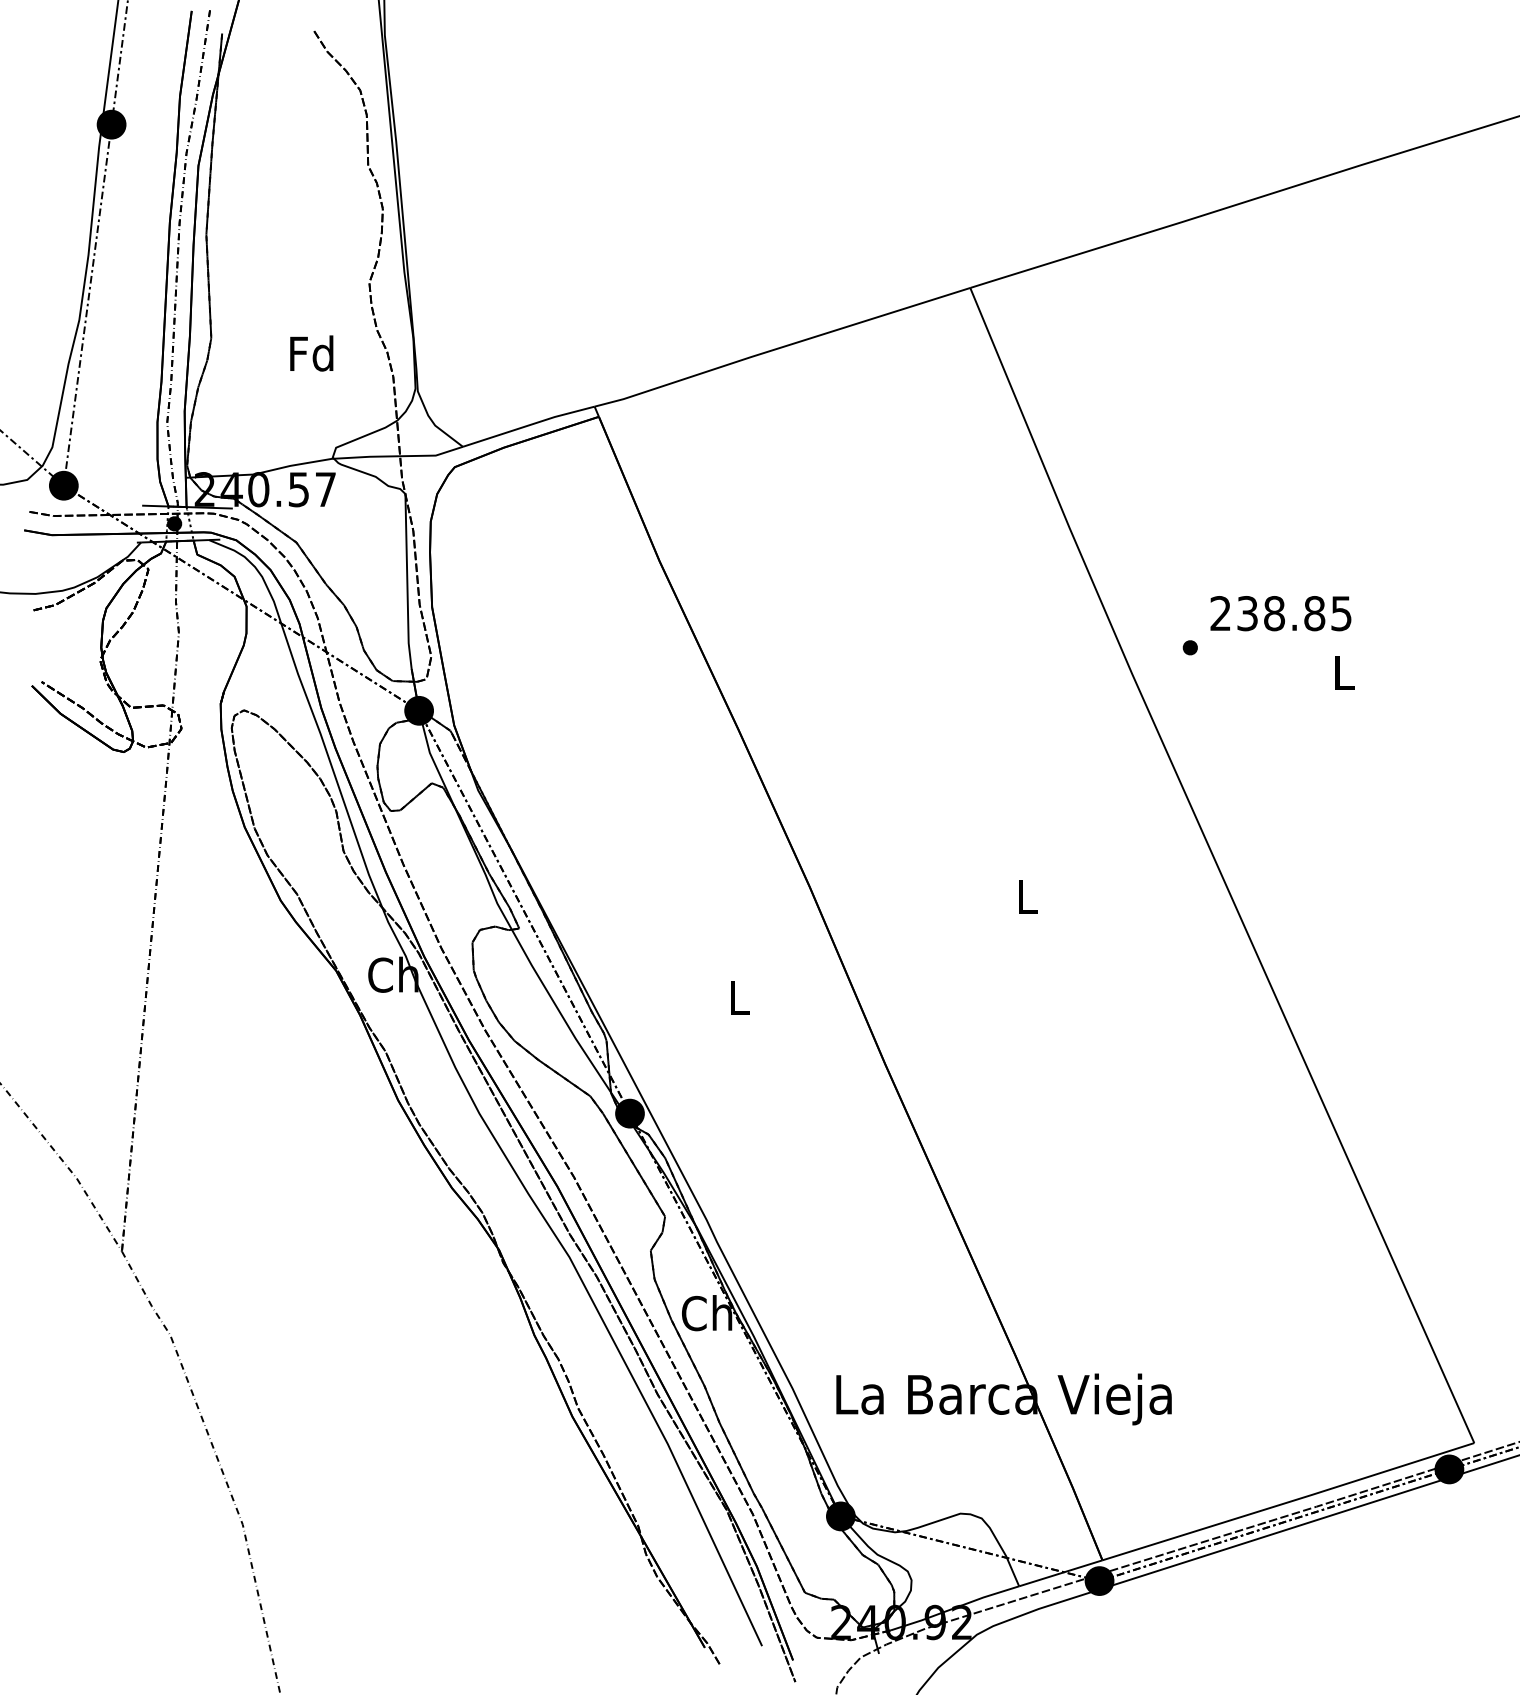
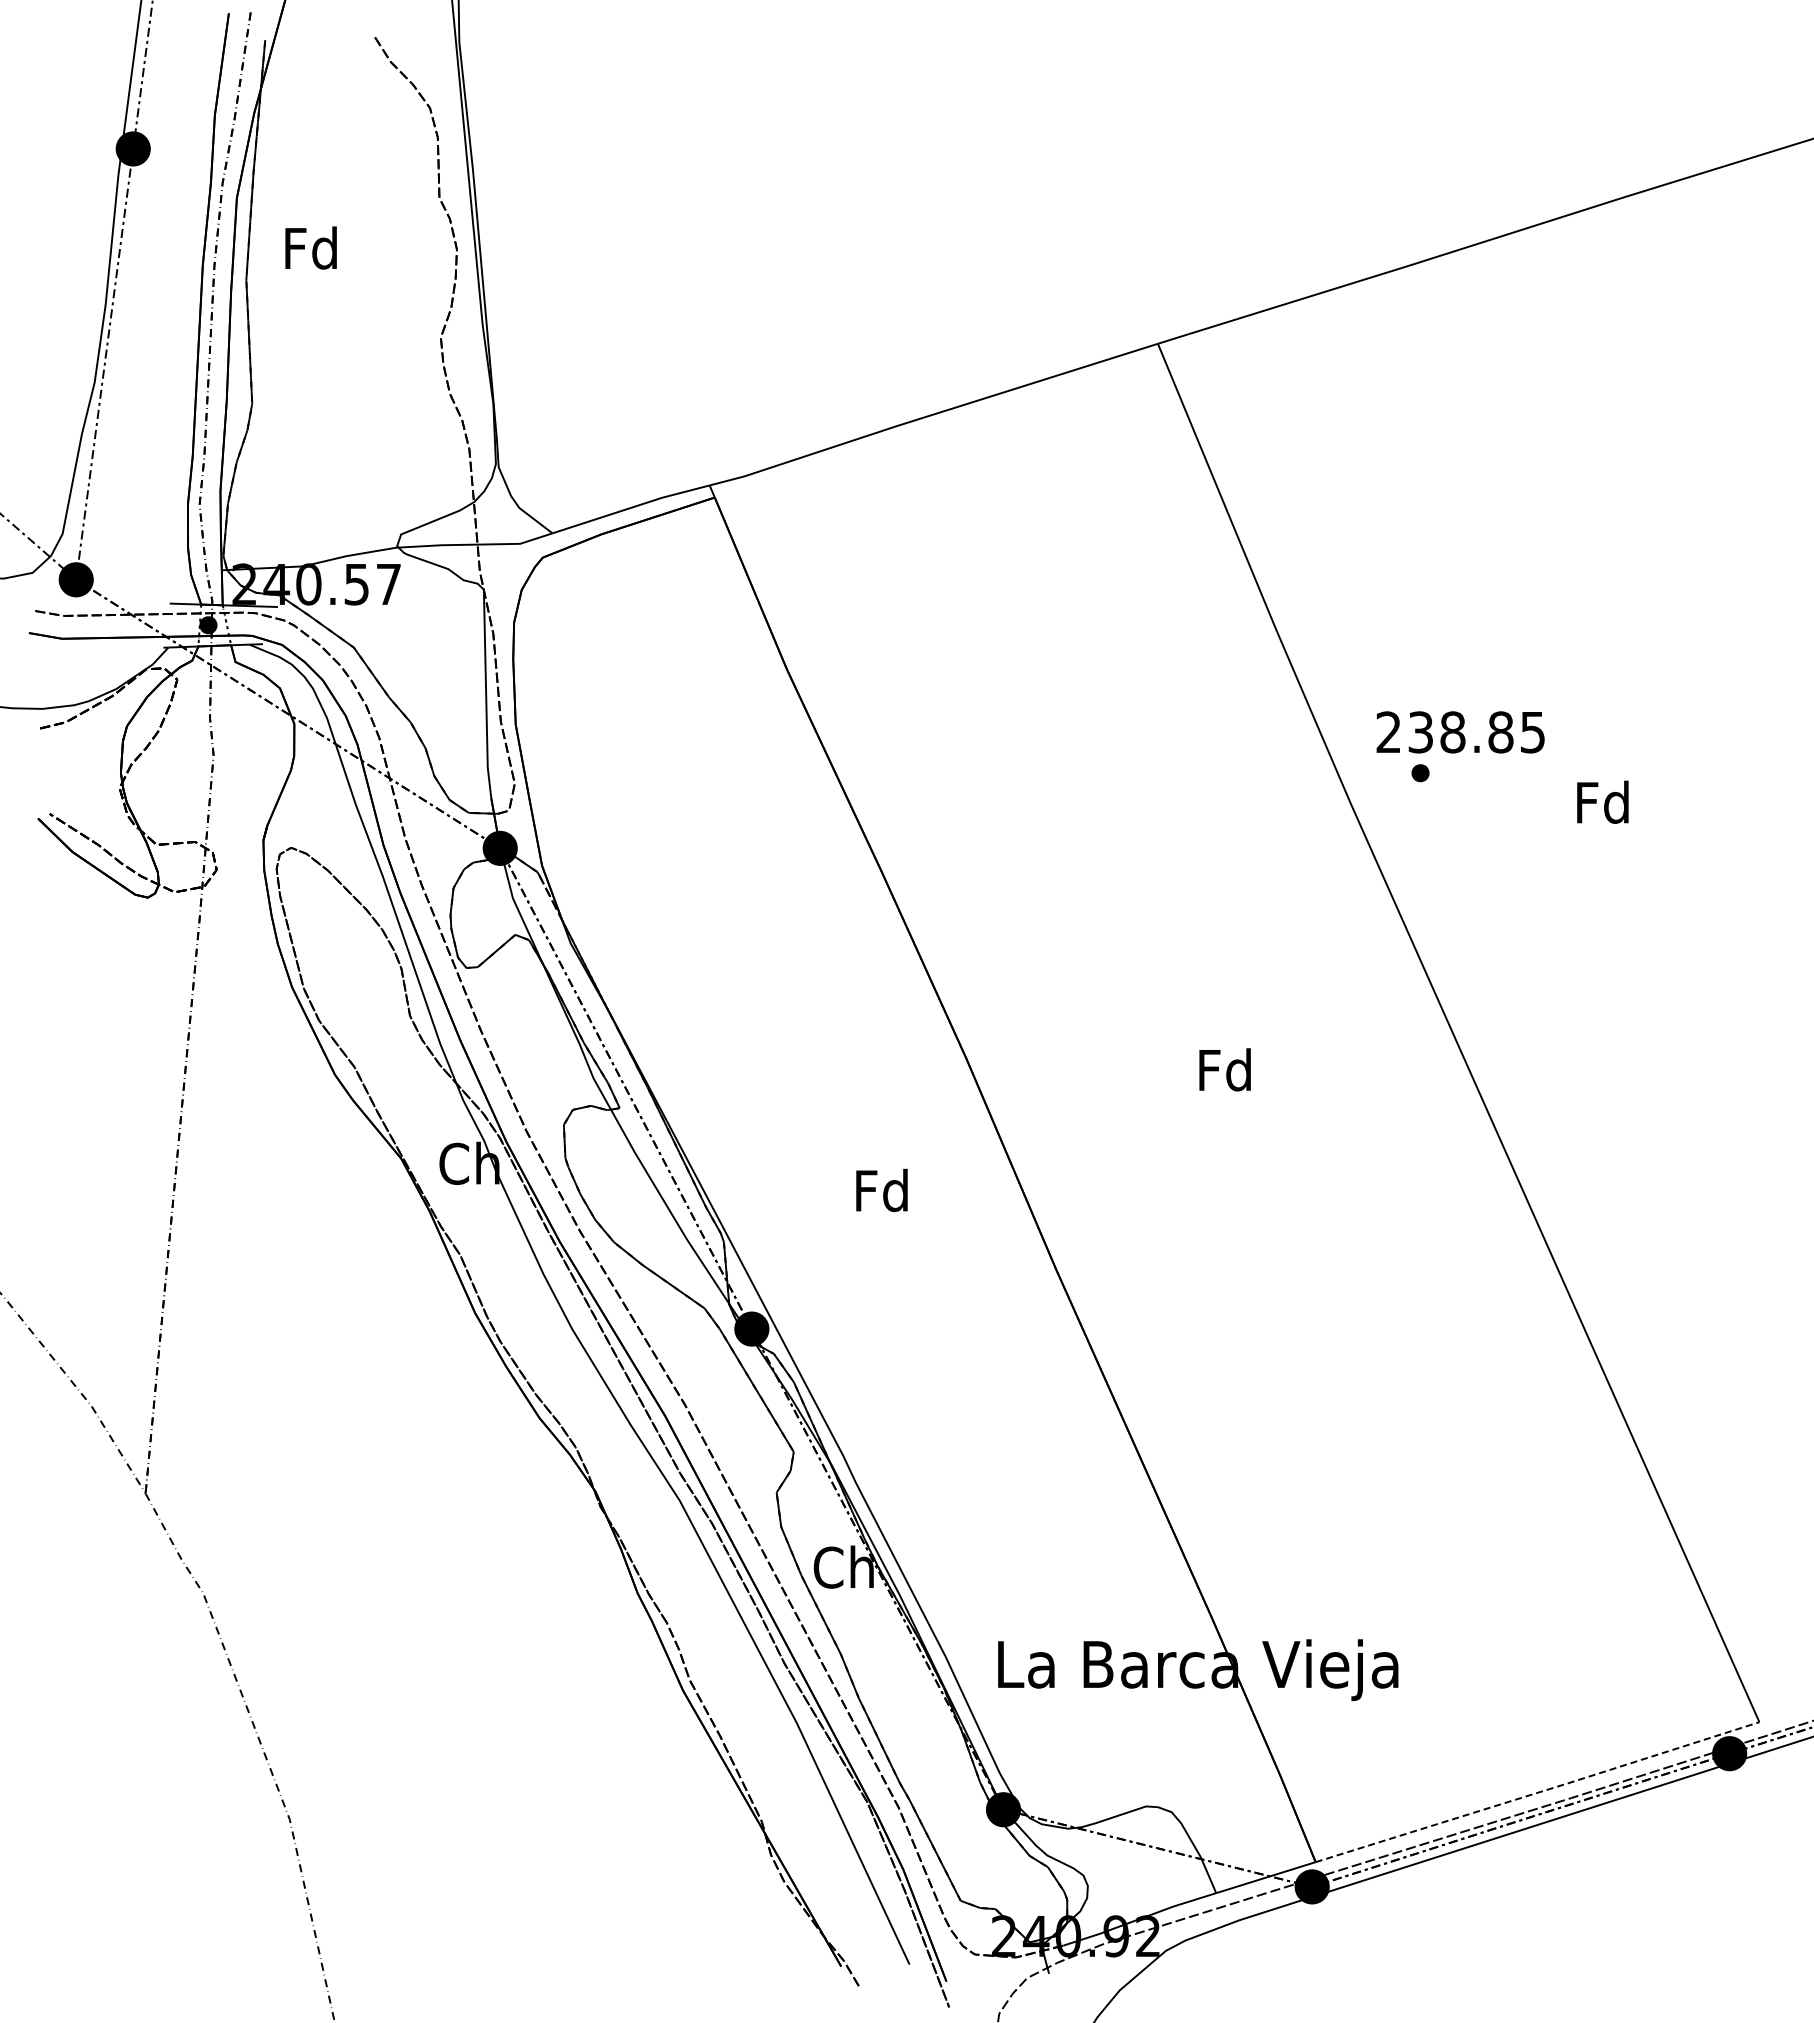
text: (311, 353) -> (310, 247), moved
text: (1280, 613) -> (1460, 732), moved
text: (1342, 671) -> (1602, 801), L -> Fd
text: (1026, 896) -> (1224, 1069), L -> Fd
text: (738, 997) -> (881, 1190), L -> Fd
line: (1289, 1501) -> (1538, 1792), solid -> dashed

